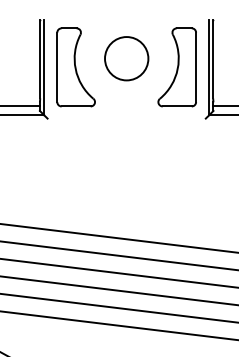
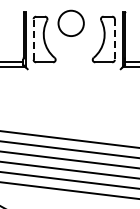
circle: (125, 57) -> (70, 22), moved
line: (57, 67) -> (33, 39), solid -> dashed
line: (195, 69) -> (114, 40), solid -> dashed

